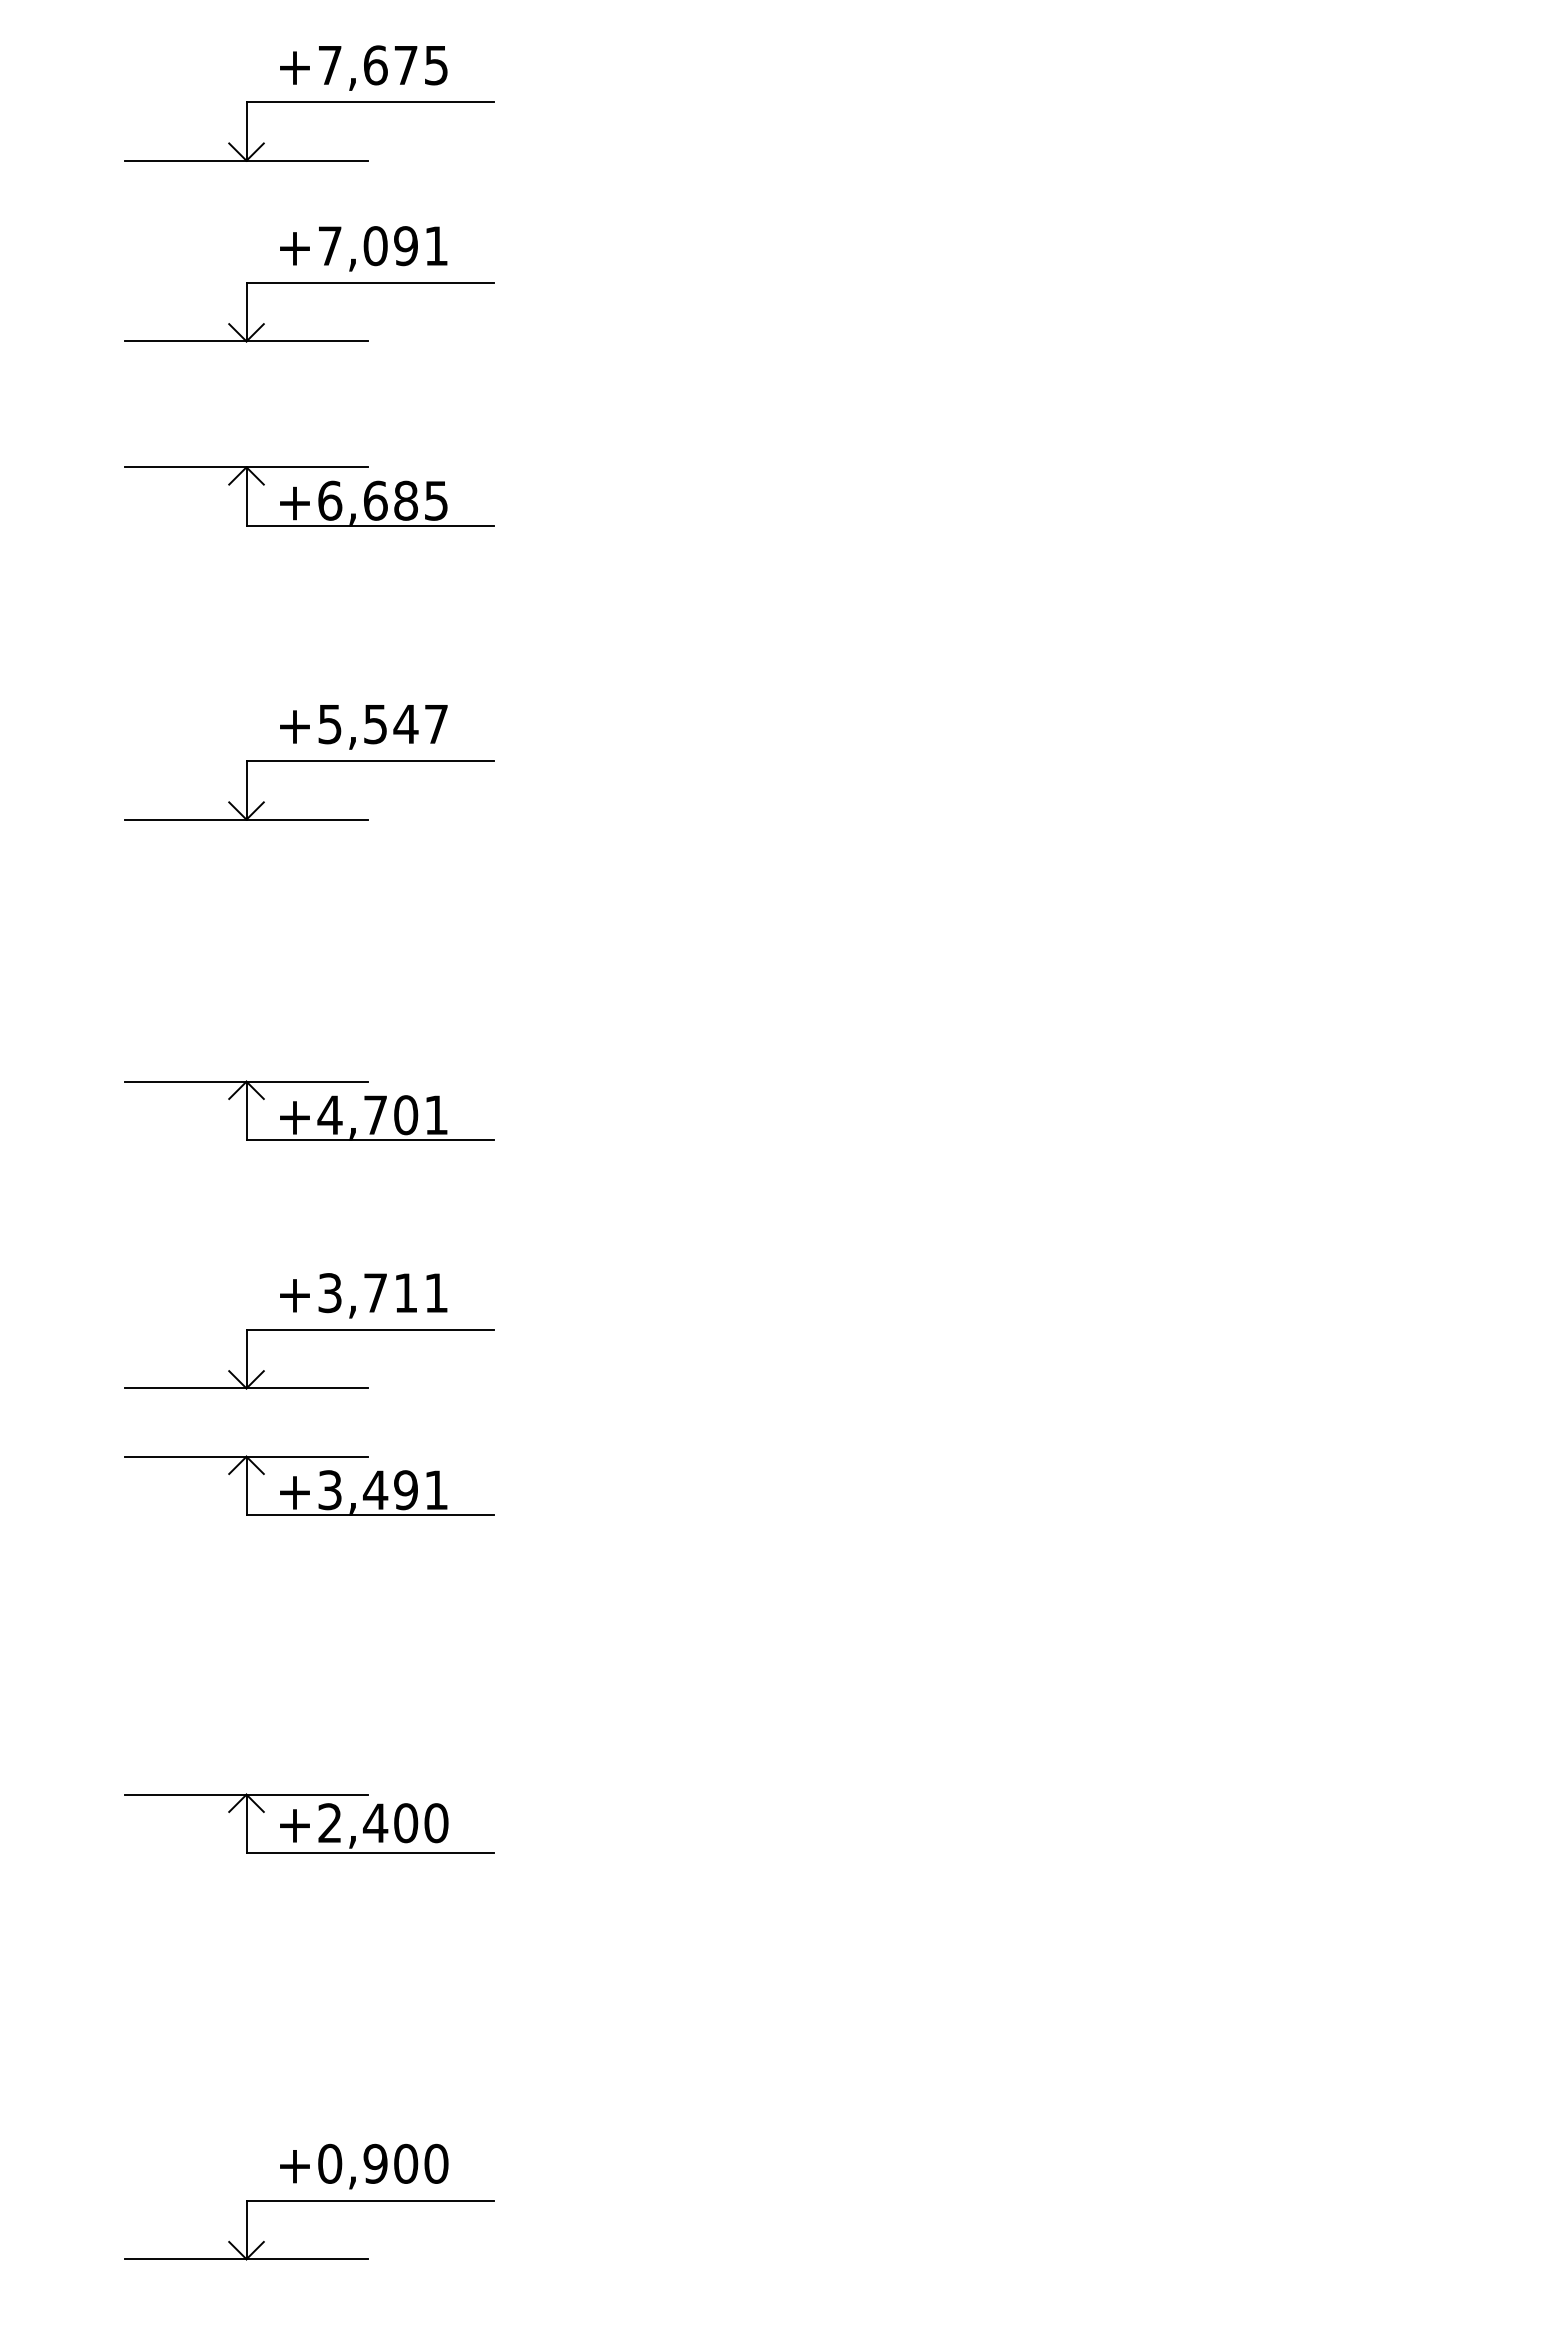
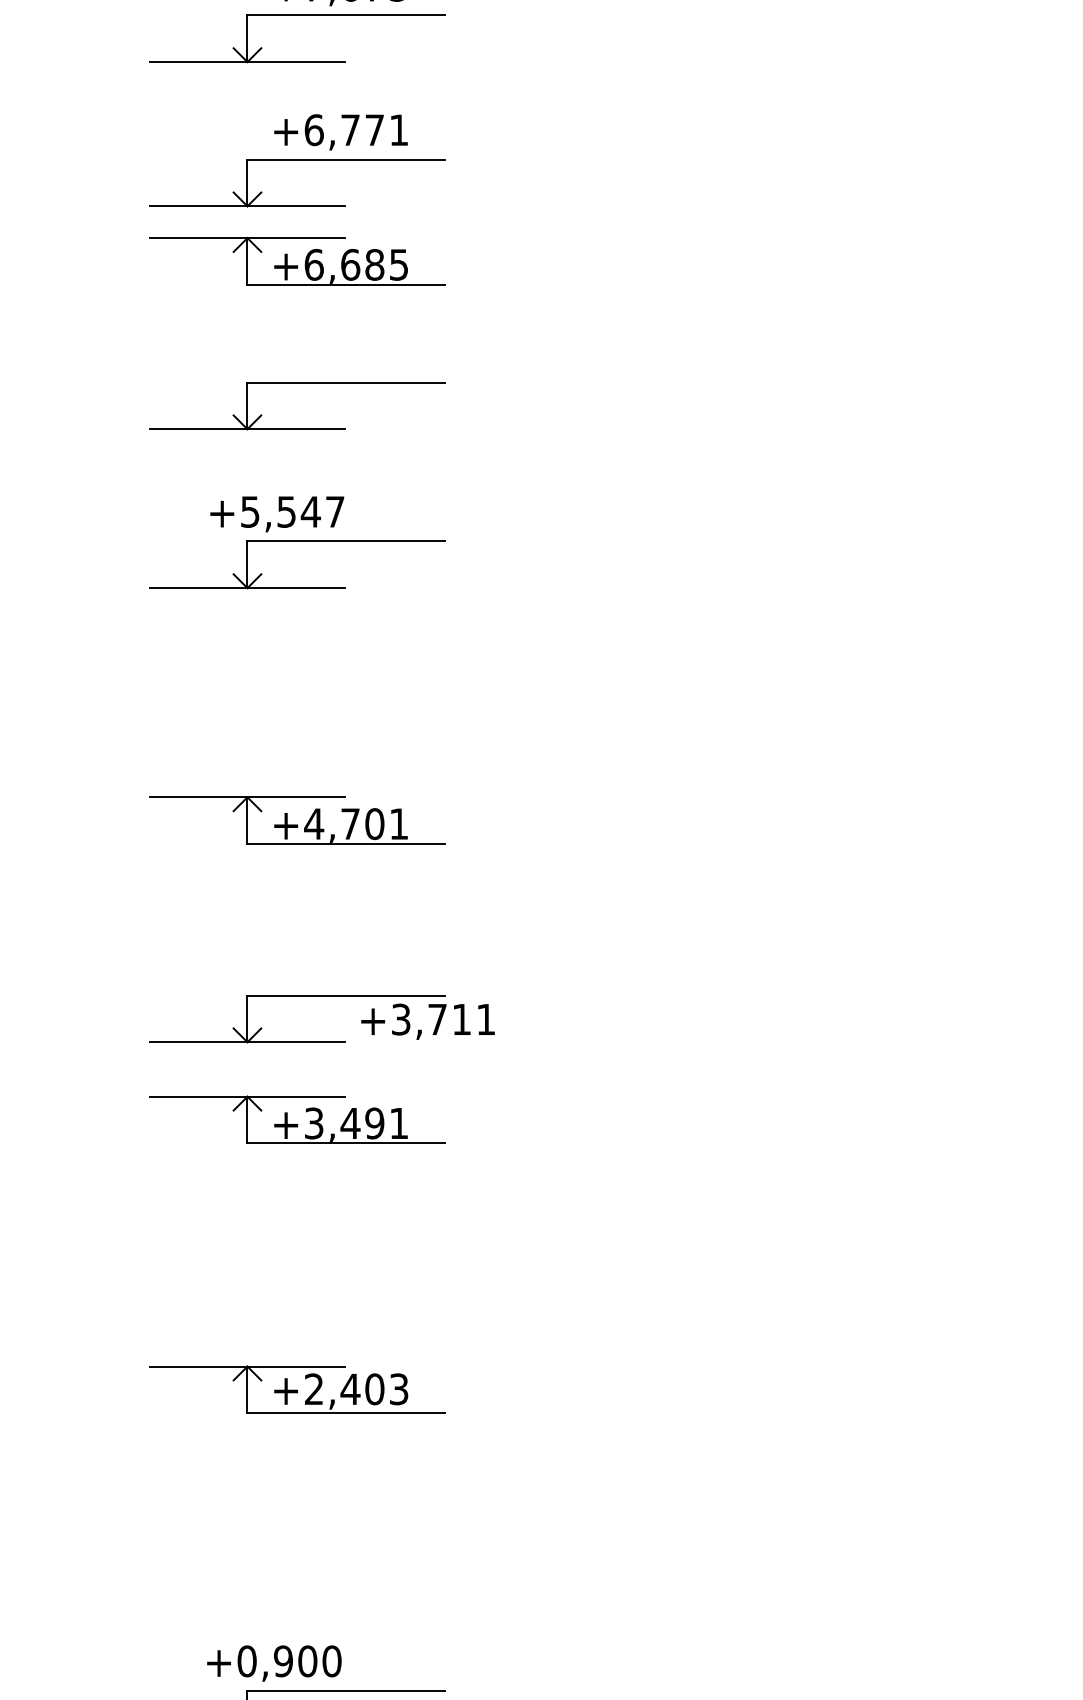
text: (367, 246) -> (344, 130), +7,091 -> +6,771
part: (309, 496) -> (297, 261), moved
part: (309, 562) -> (297, 382), added
text: (363, 727) -> (276, 514), moved
text: (363, 1295) -> (427, 1021), moved
text: (436, 1823) -> (399, 1389), +2,400 -> +2,403
text: (364, 2166) -> (274, 1663), moved

